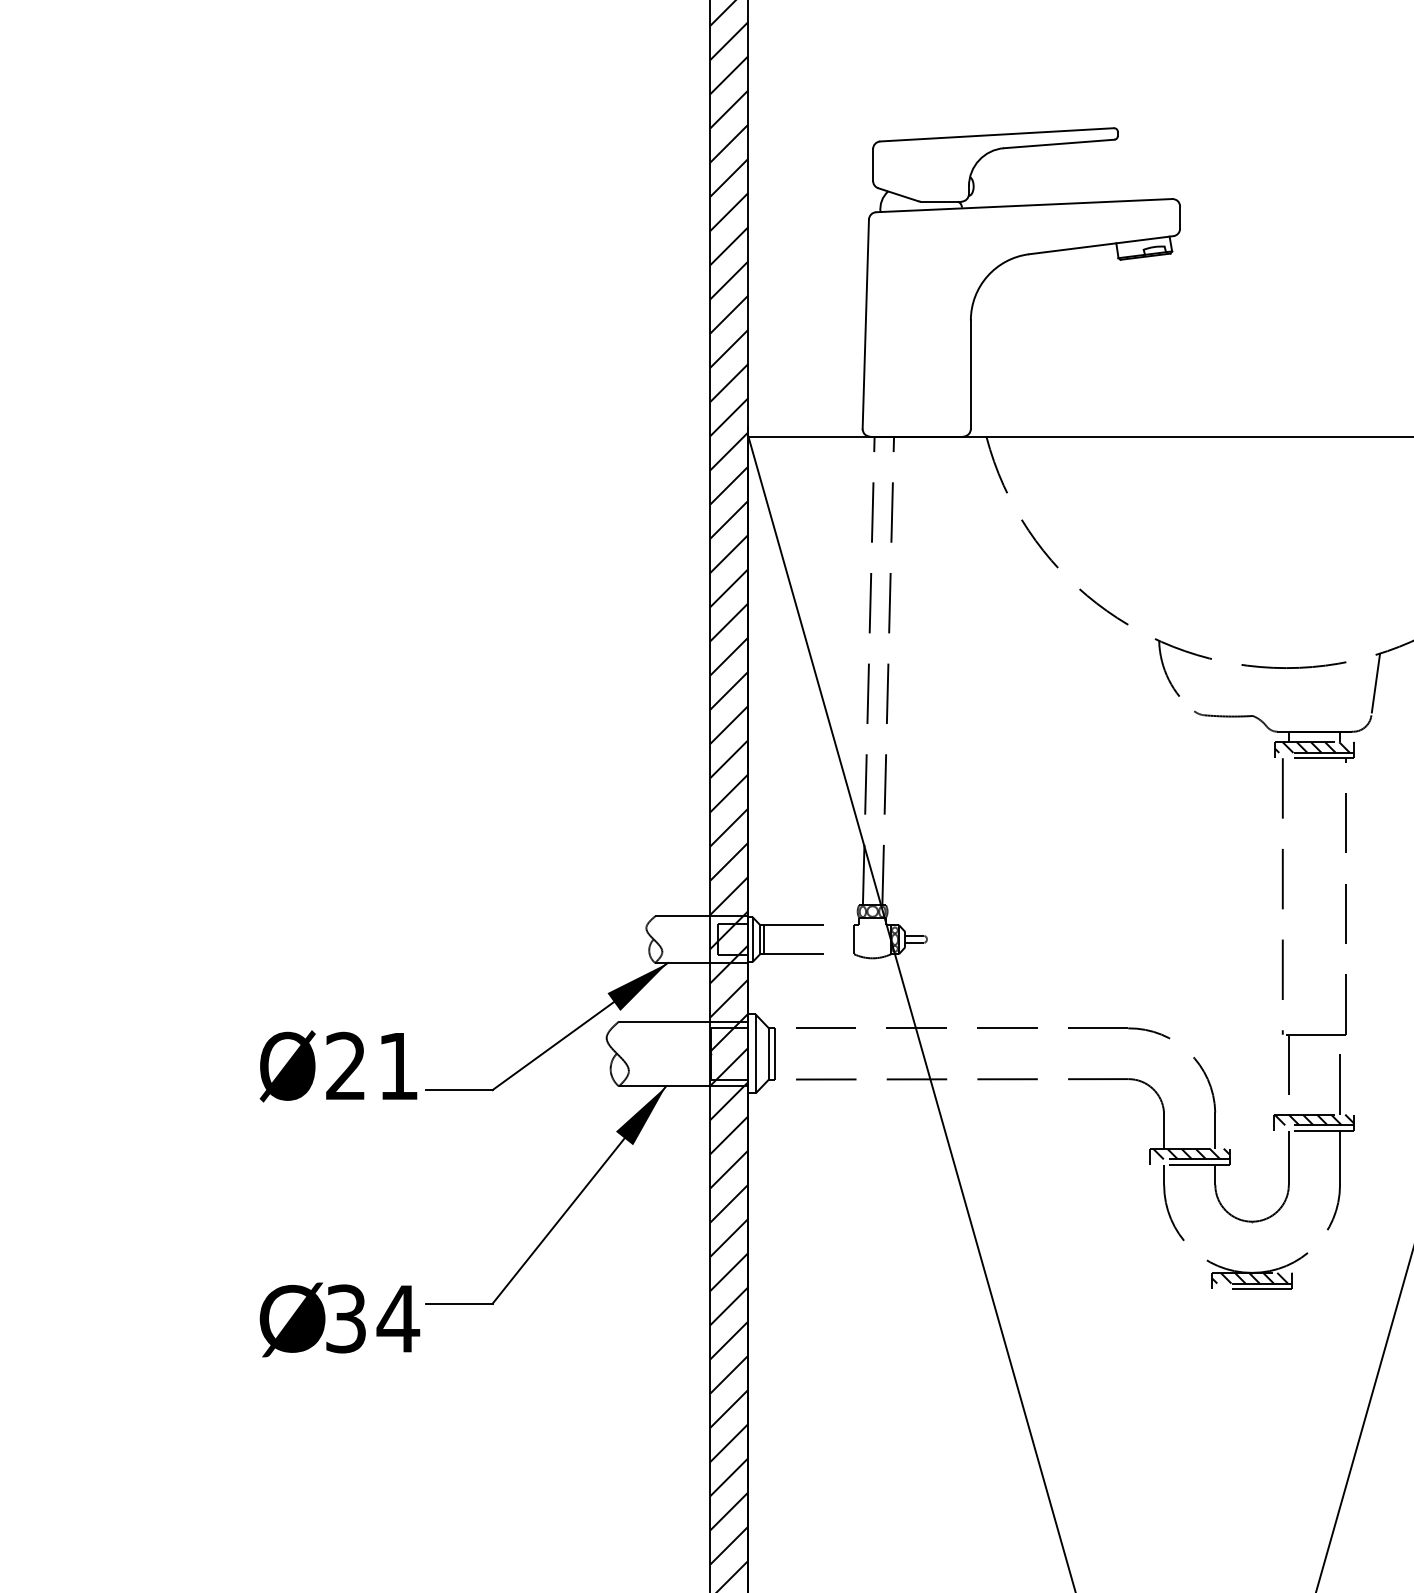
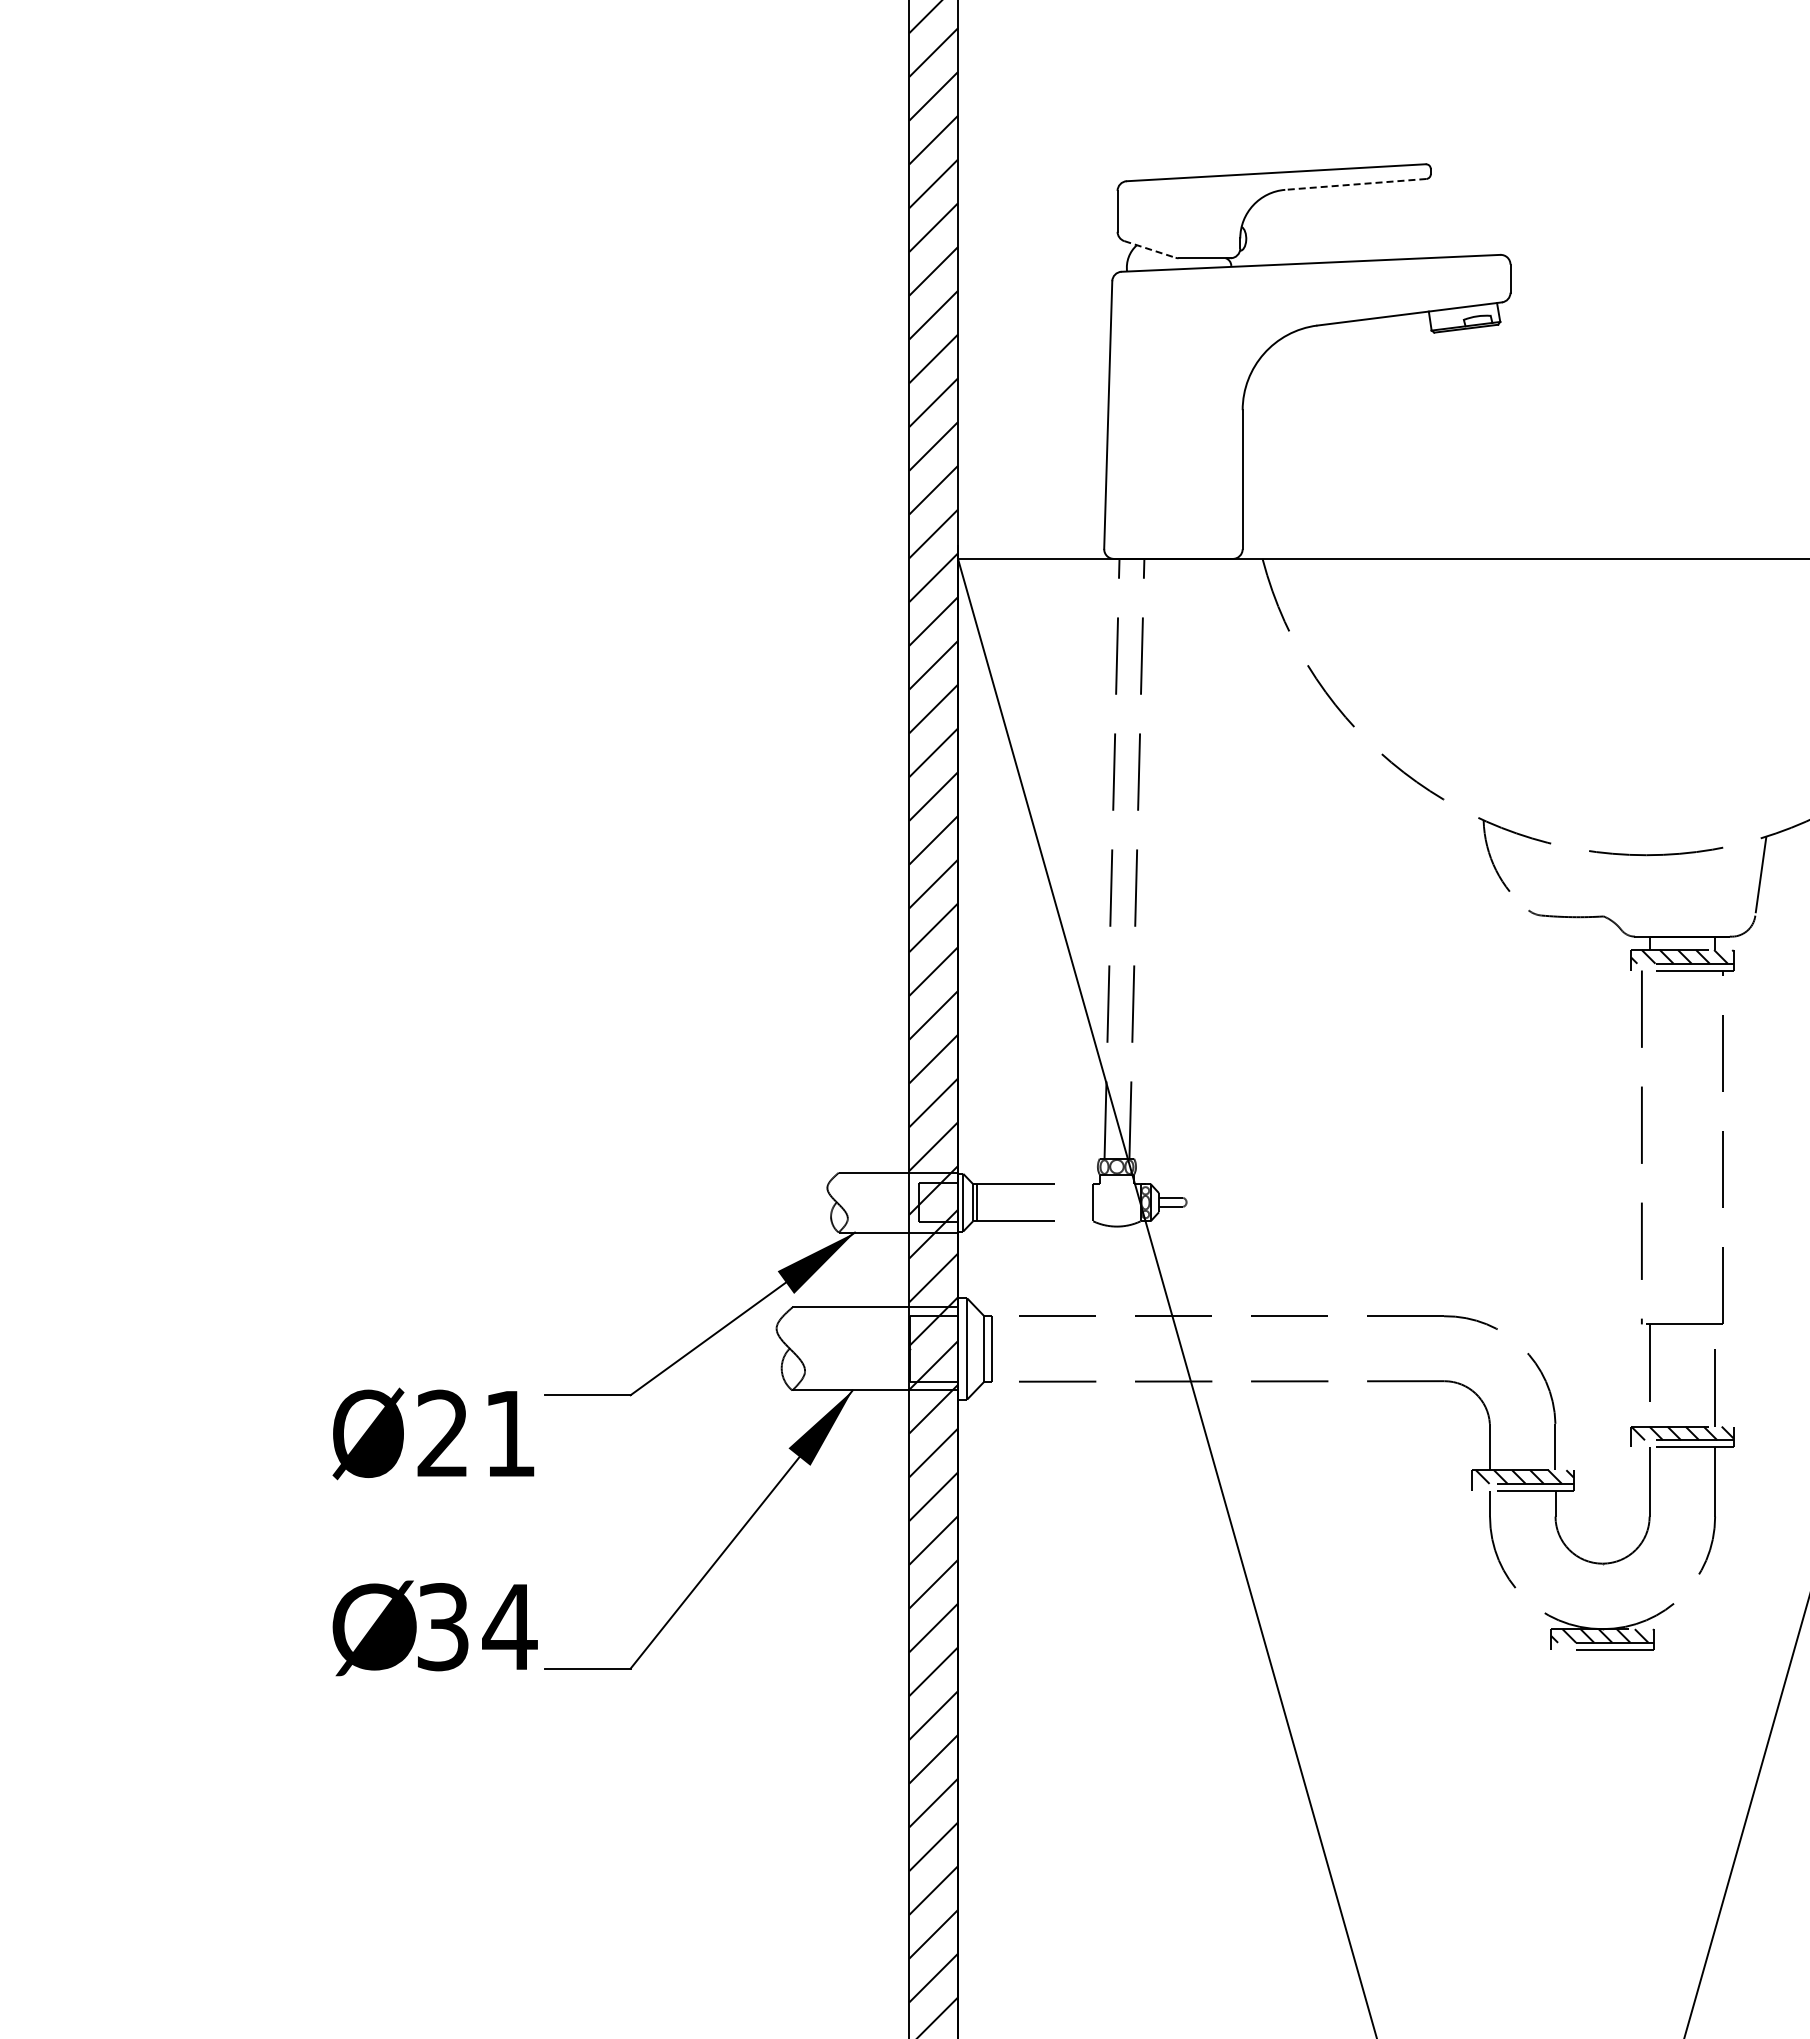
line: (1059, 144) -> (1355, 184), solid -> dashed
line: (898, 194) -> (1149, 249), solid -> dashed
text: (338, 1066) -> (433, 1433), moved
text: (339, 1320) -> (434, 1628), moved

